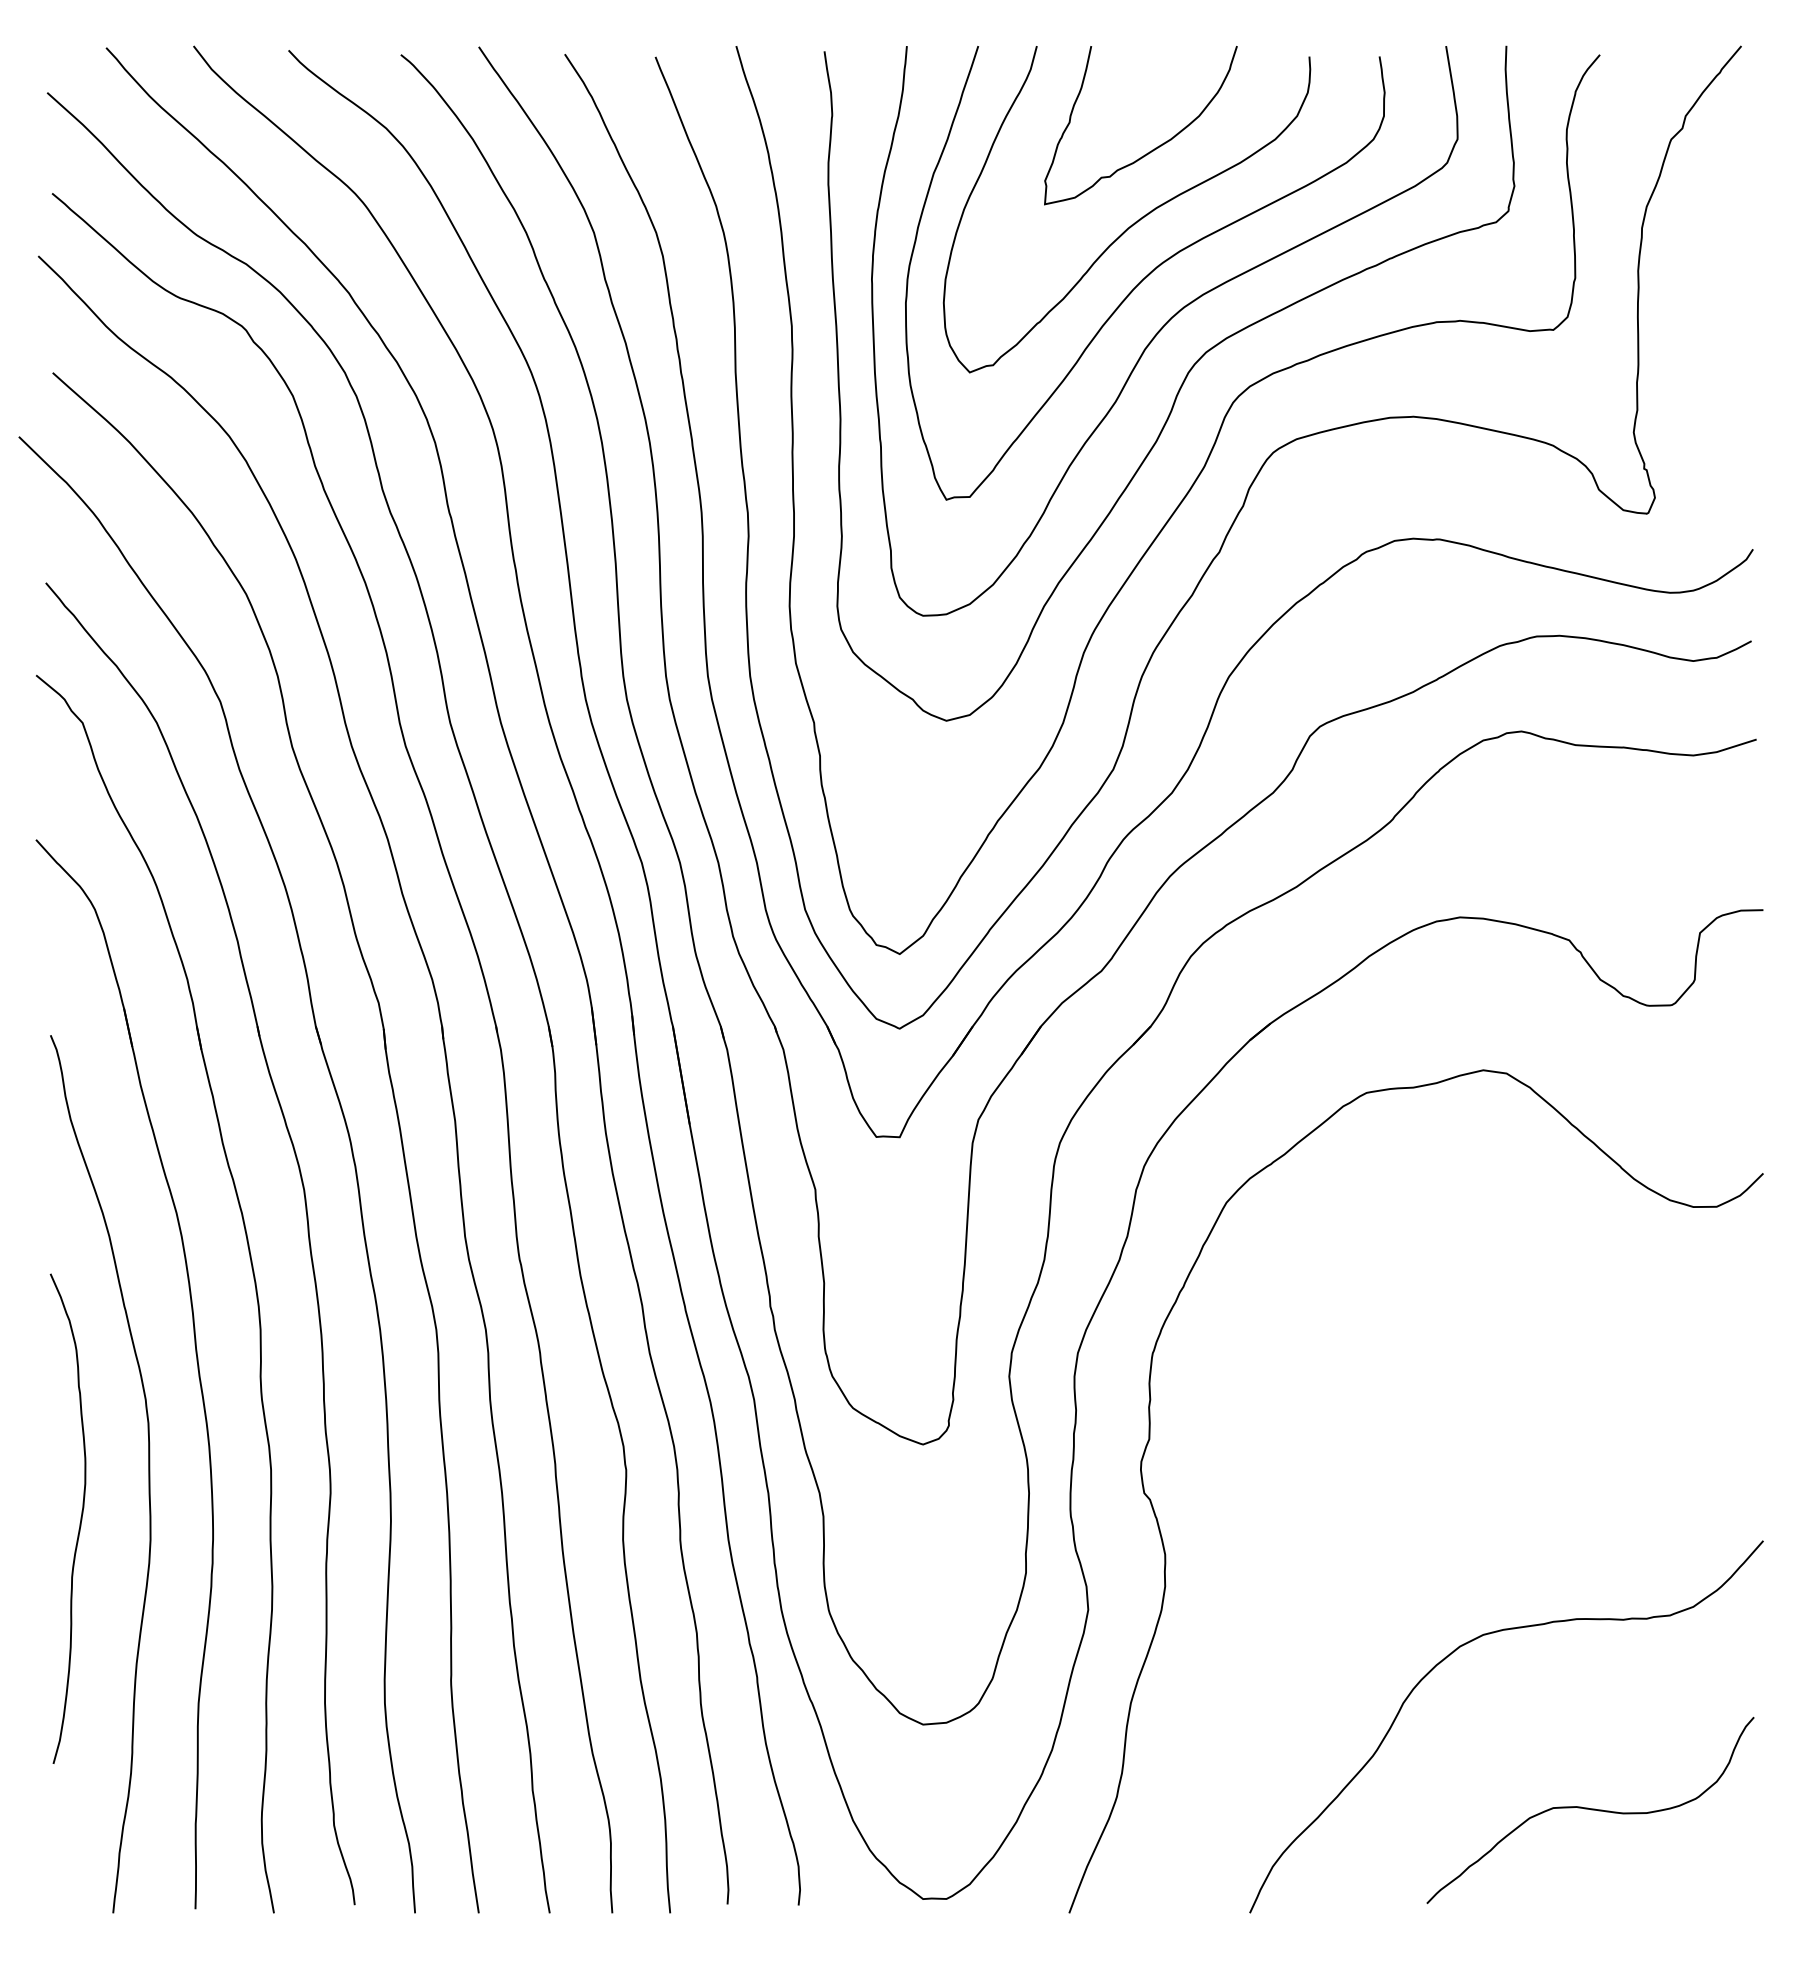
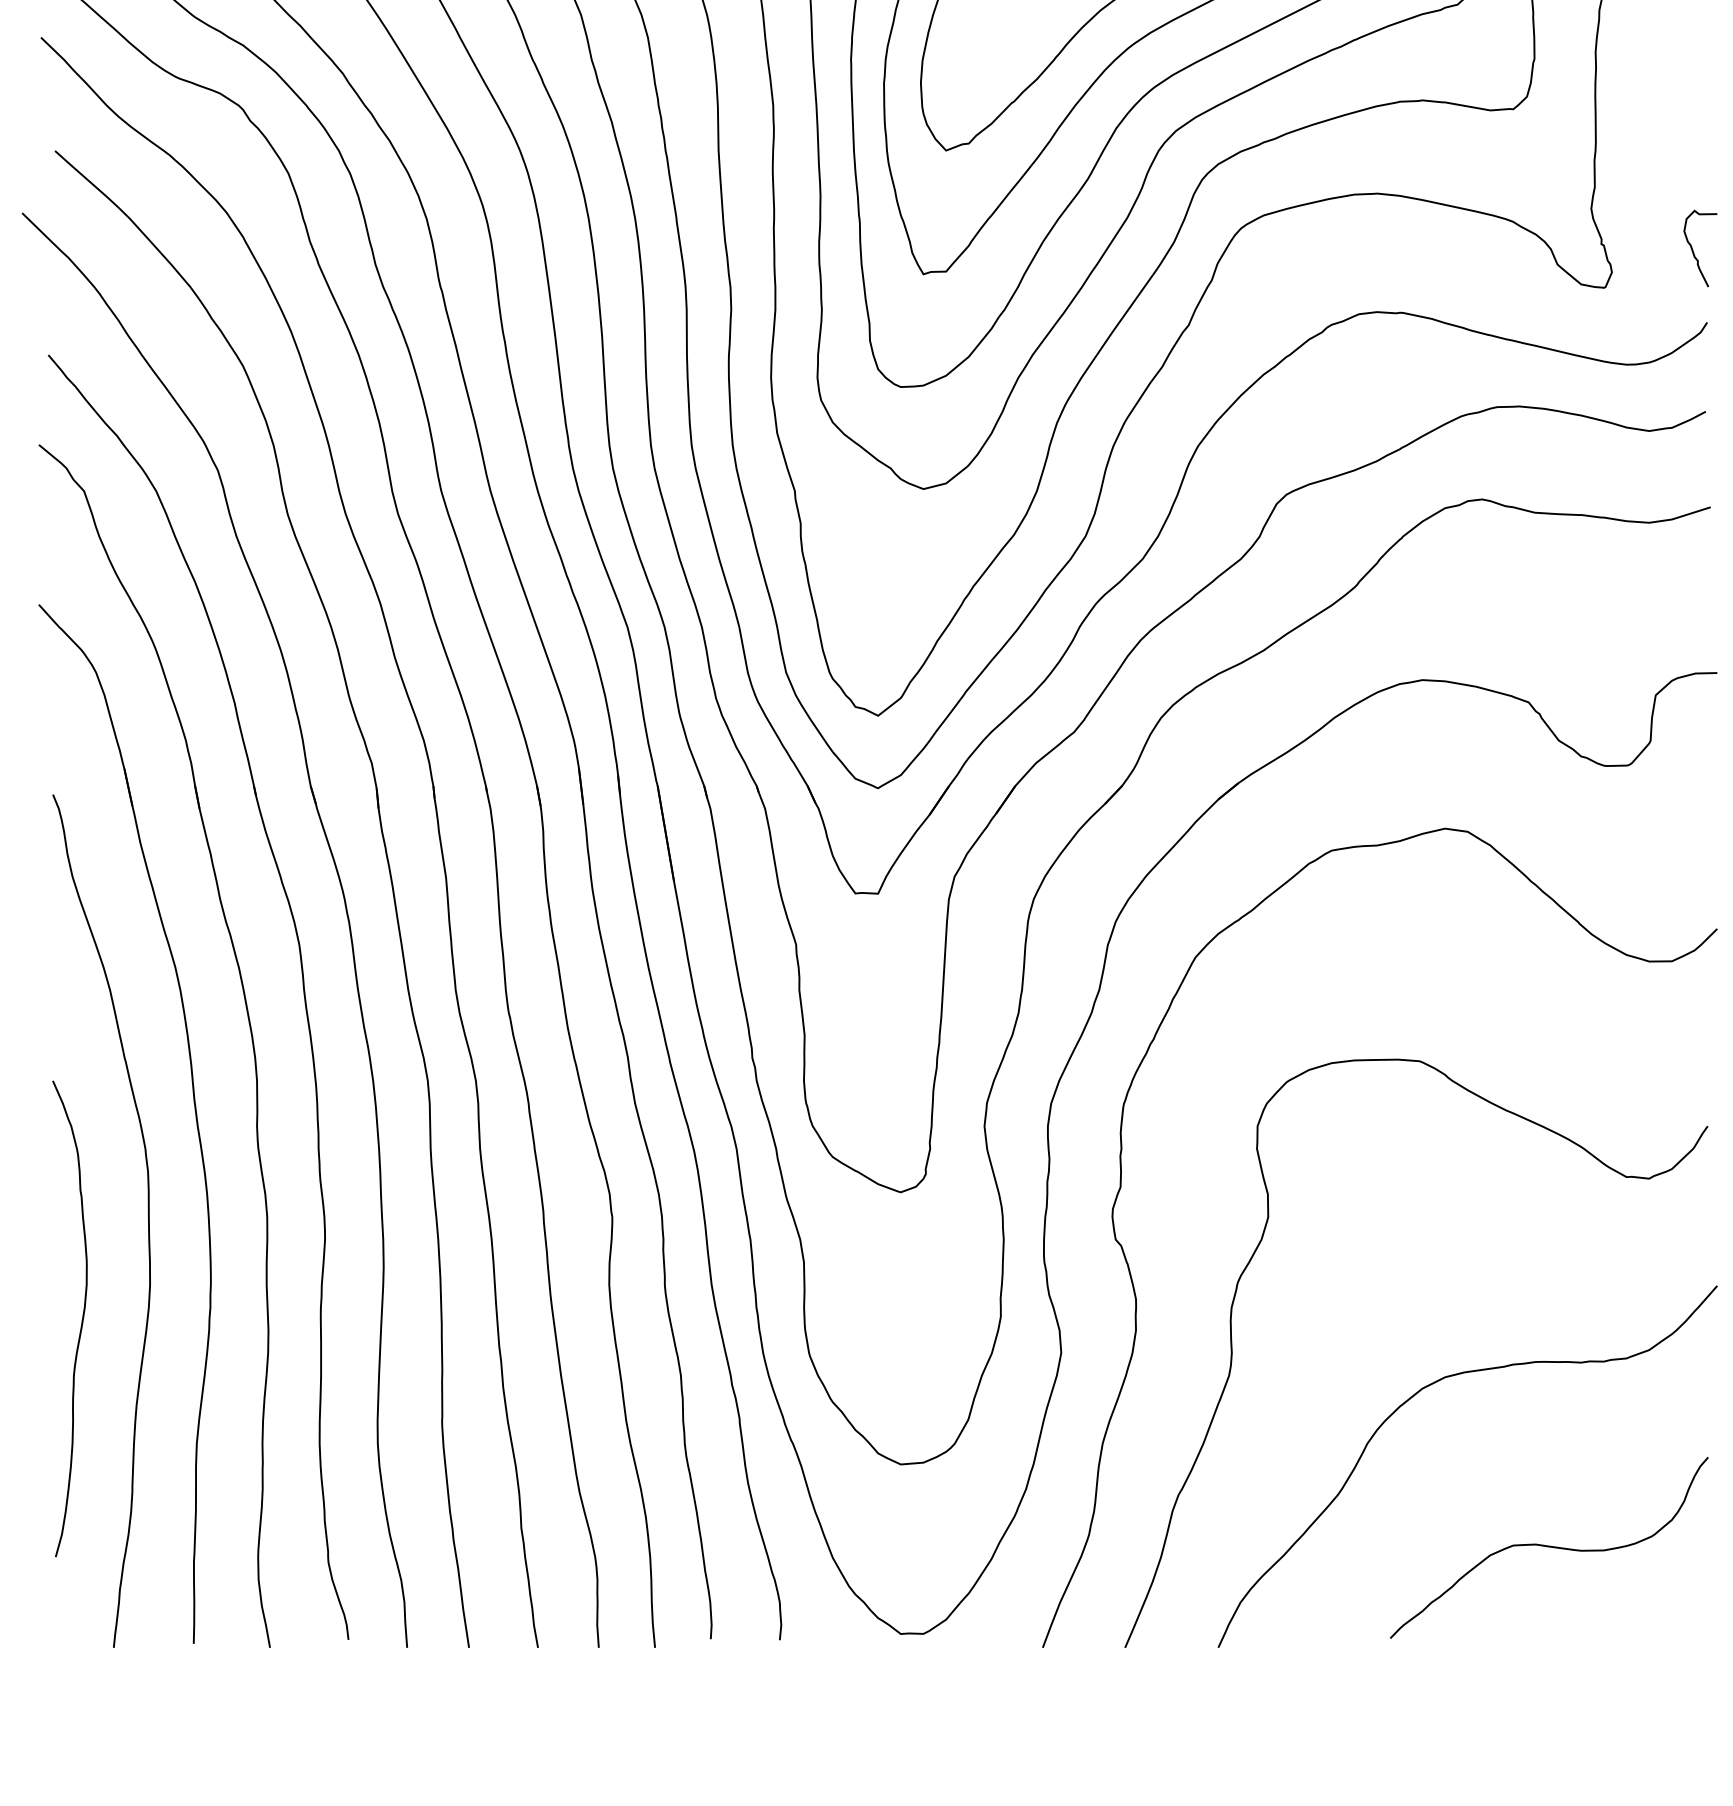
curve: (1739, 476) -> (1694, 251), added
curve: (80, 1518) -> (82, 1318), moved
curve: (1264, 1610) -> (1232, 1353), added

